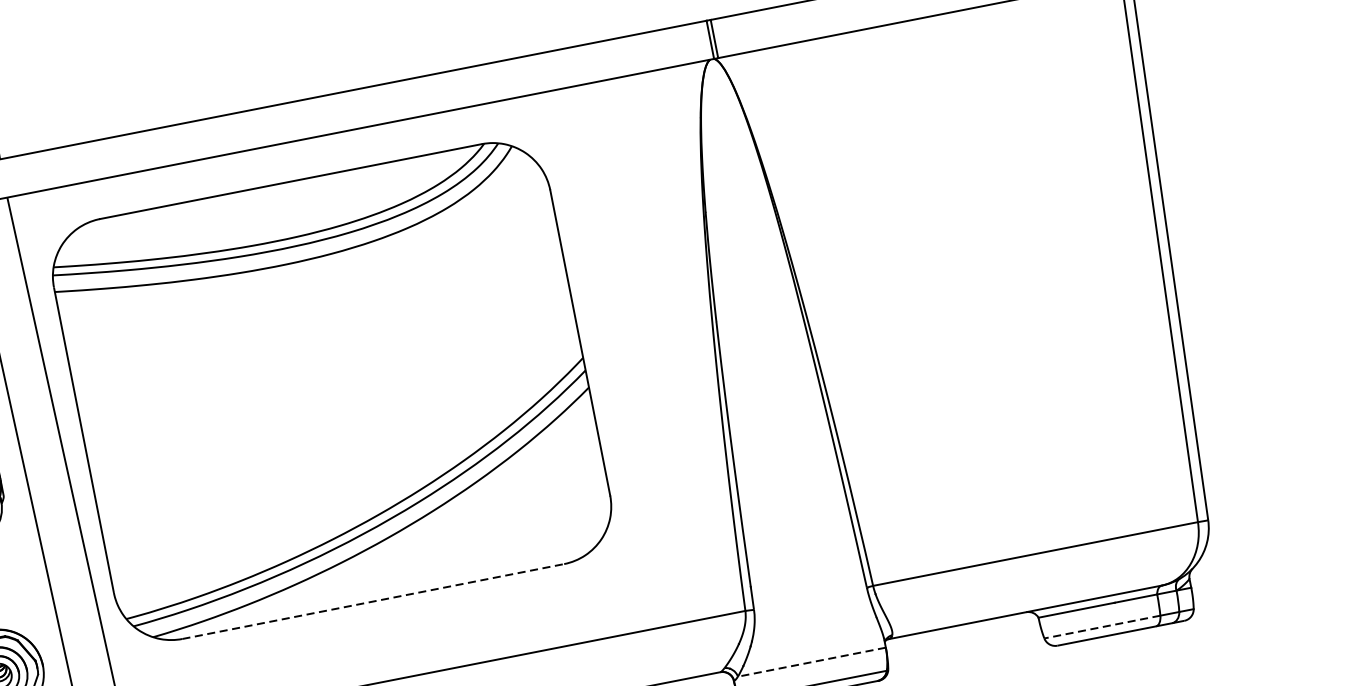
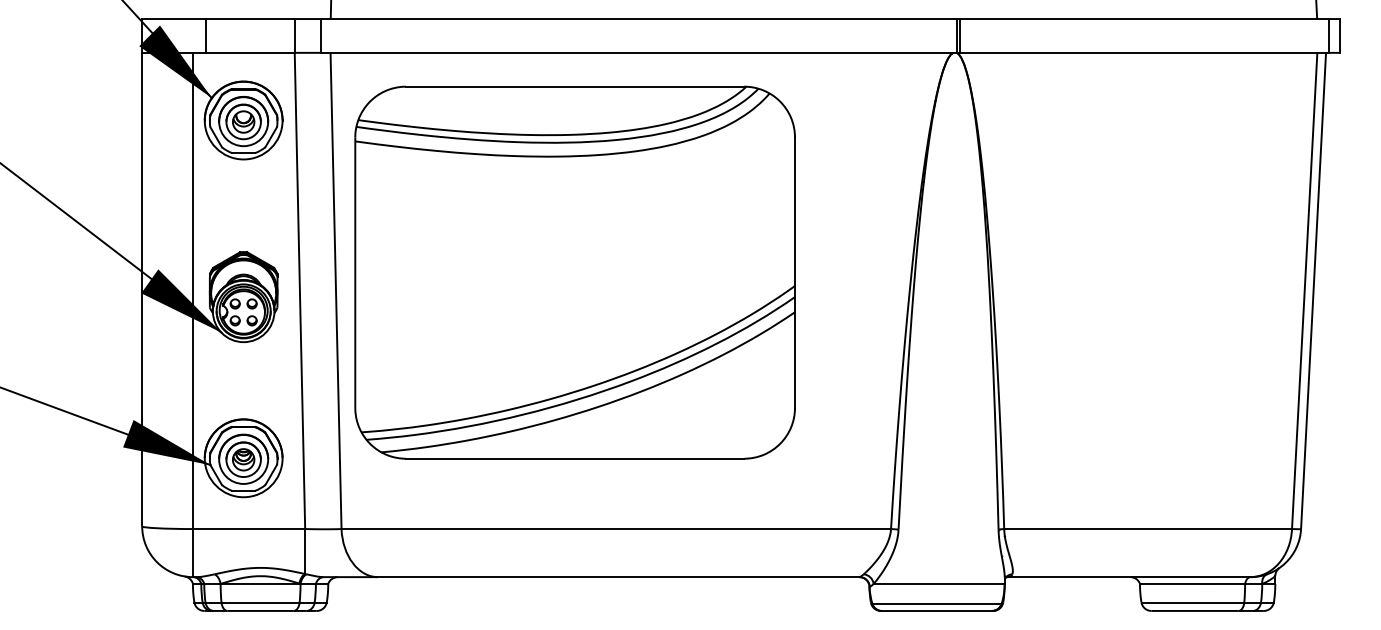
line: (373, 601) -> (575, 458), dashed -> solid
line: (1101, 627) -> (1192, 602), dashed -> solid
line: (812, 661) -> (939, 583), dashed -> solid

